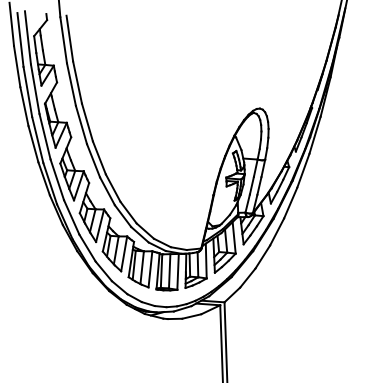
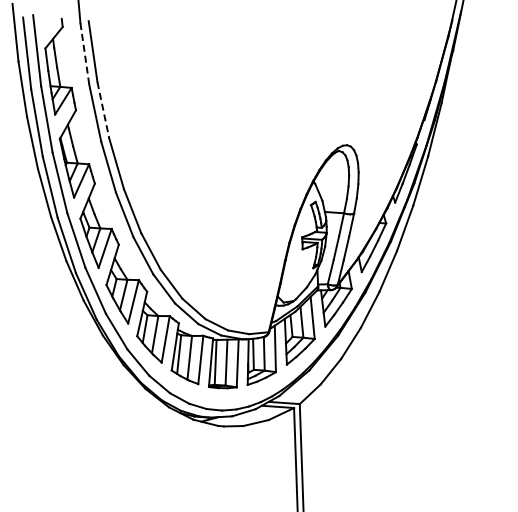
line: (63, 40) -> (84, 54), solid -> dashed
line: (77, 82) -> (103, 110), solid -> dashed

